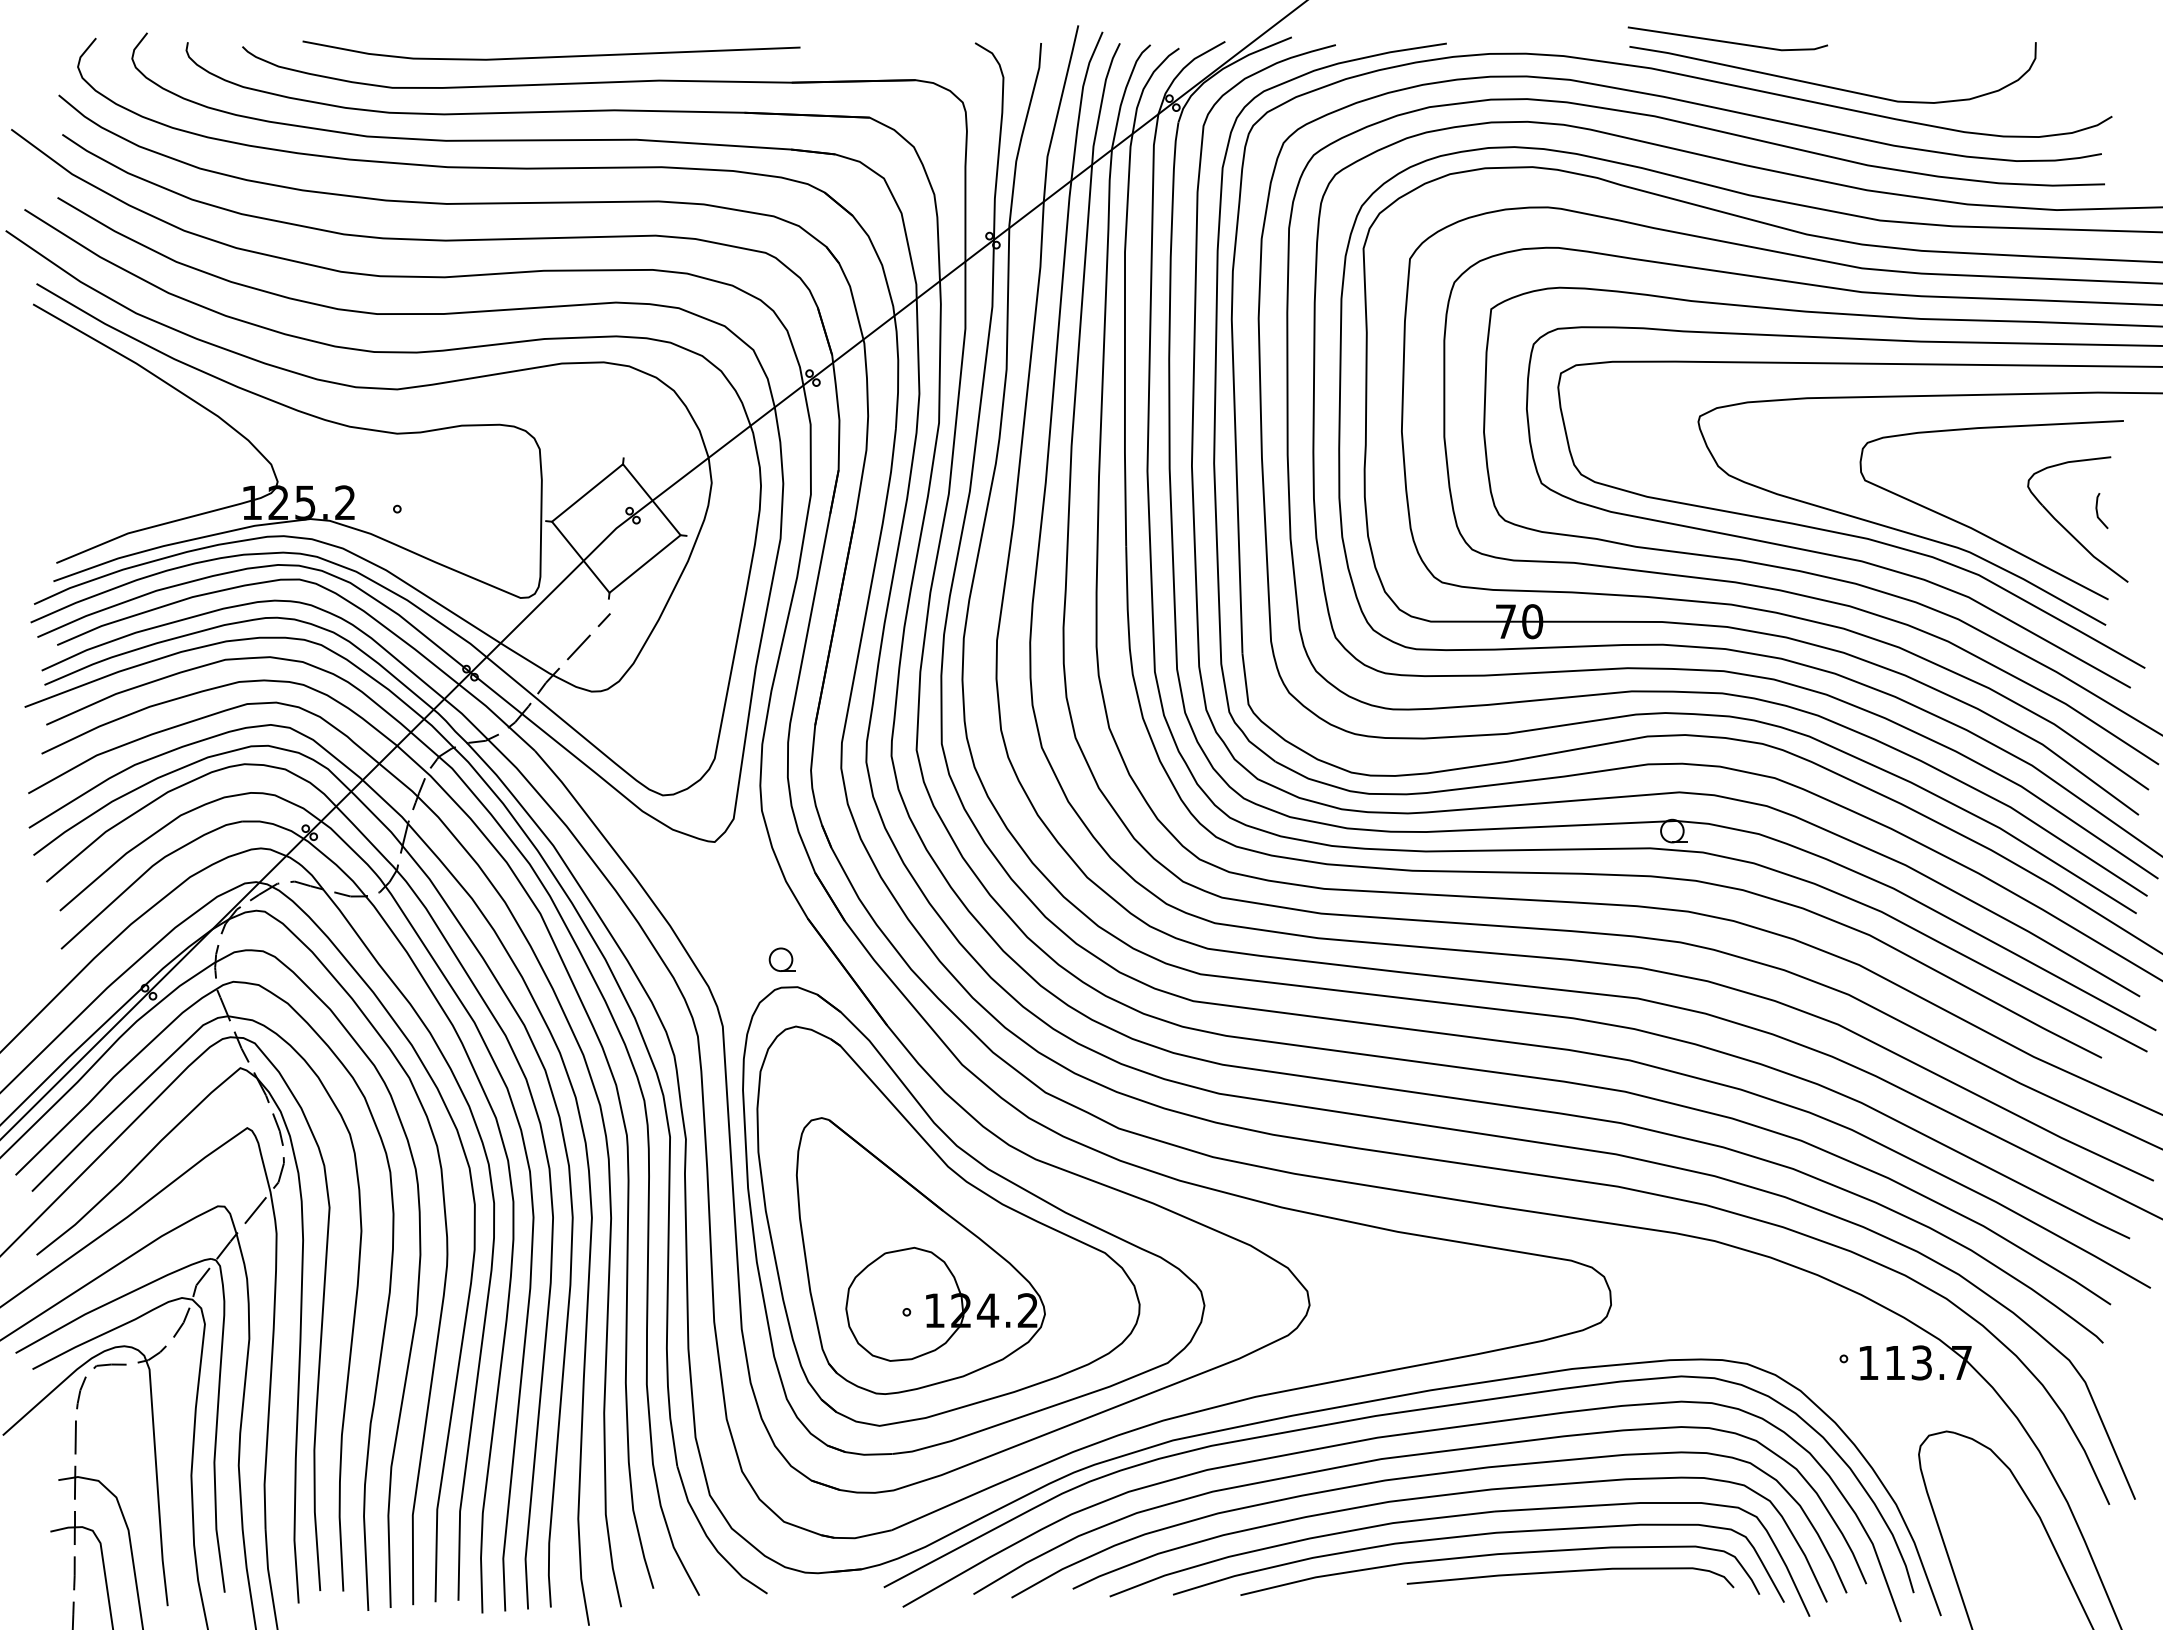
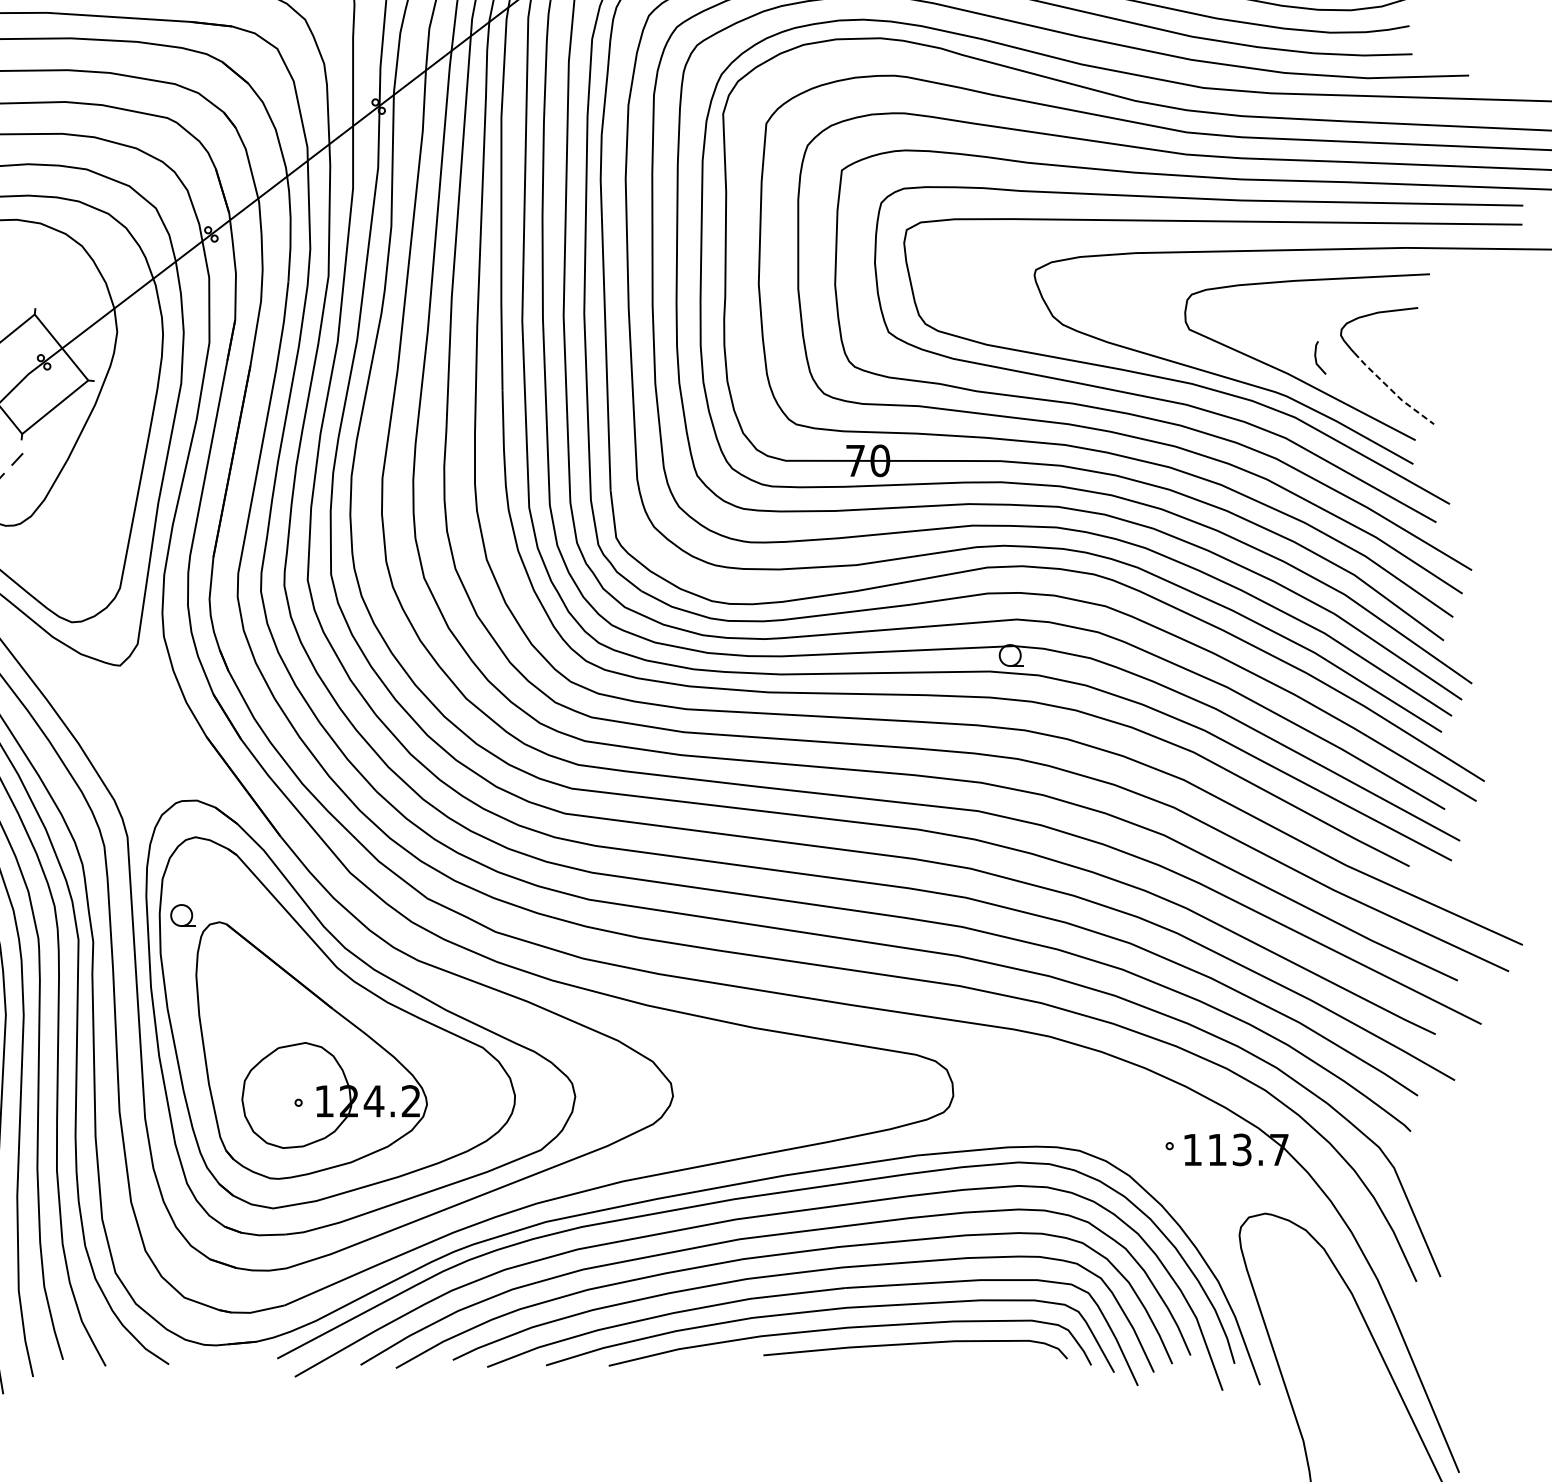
line: (2098, 513) -> (1317, 360), moved
line: (2083, 546) -> (1392, 390), solid -> dashed
part: (781, 959) -> (182, 915), moved

